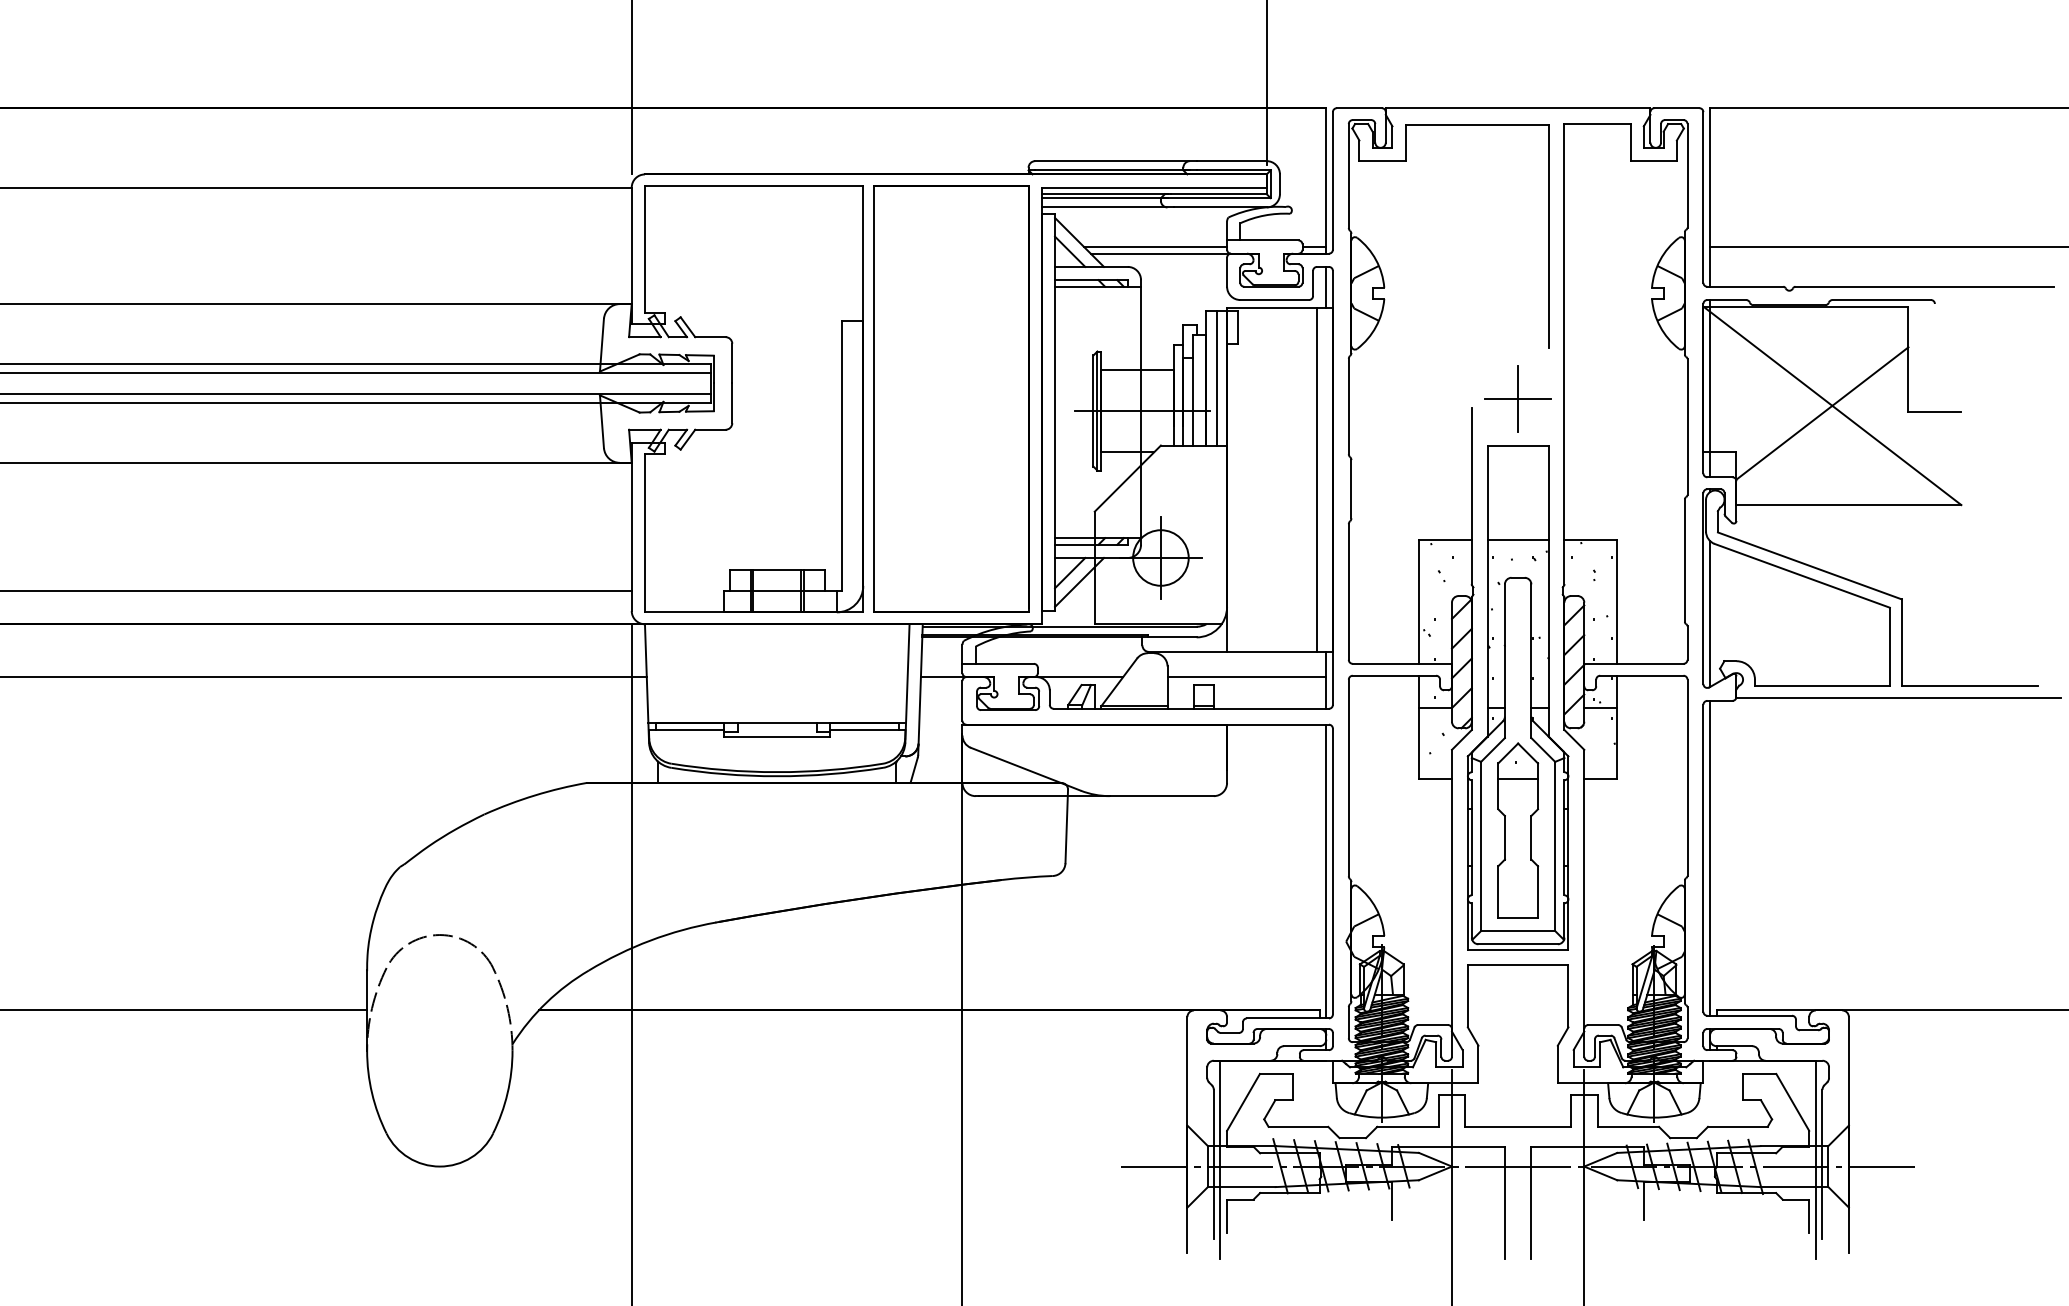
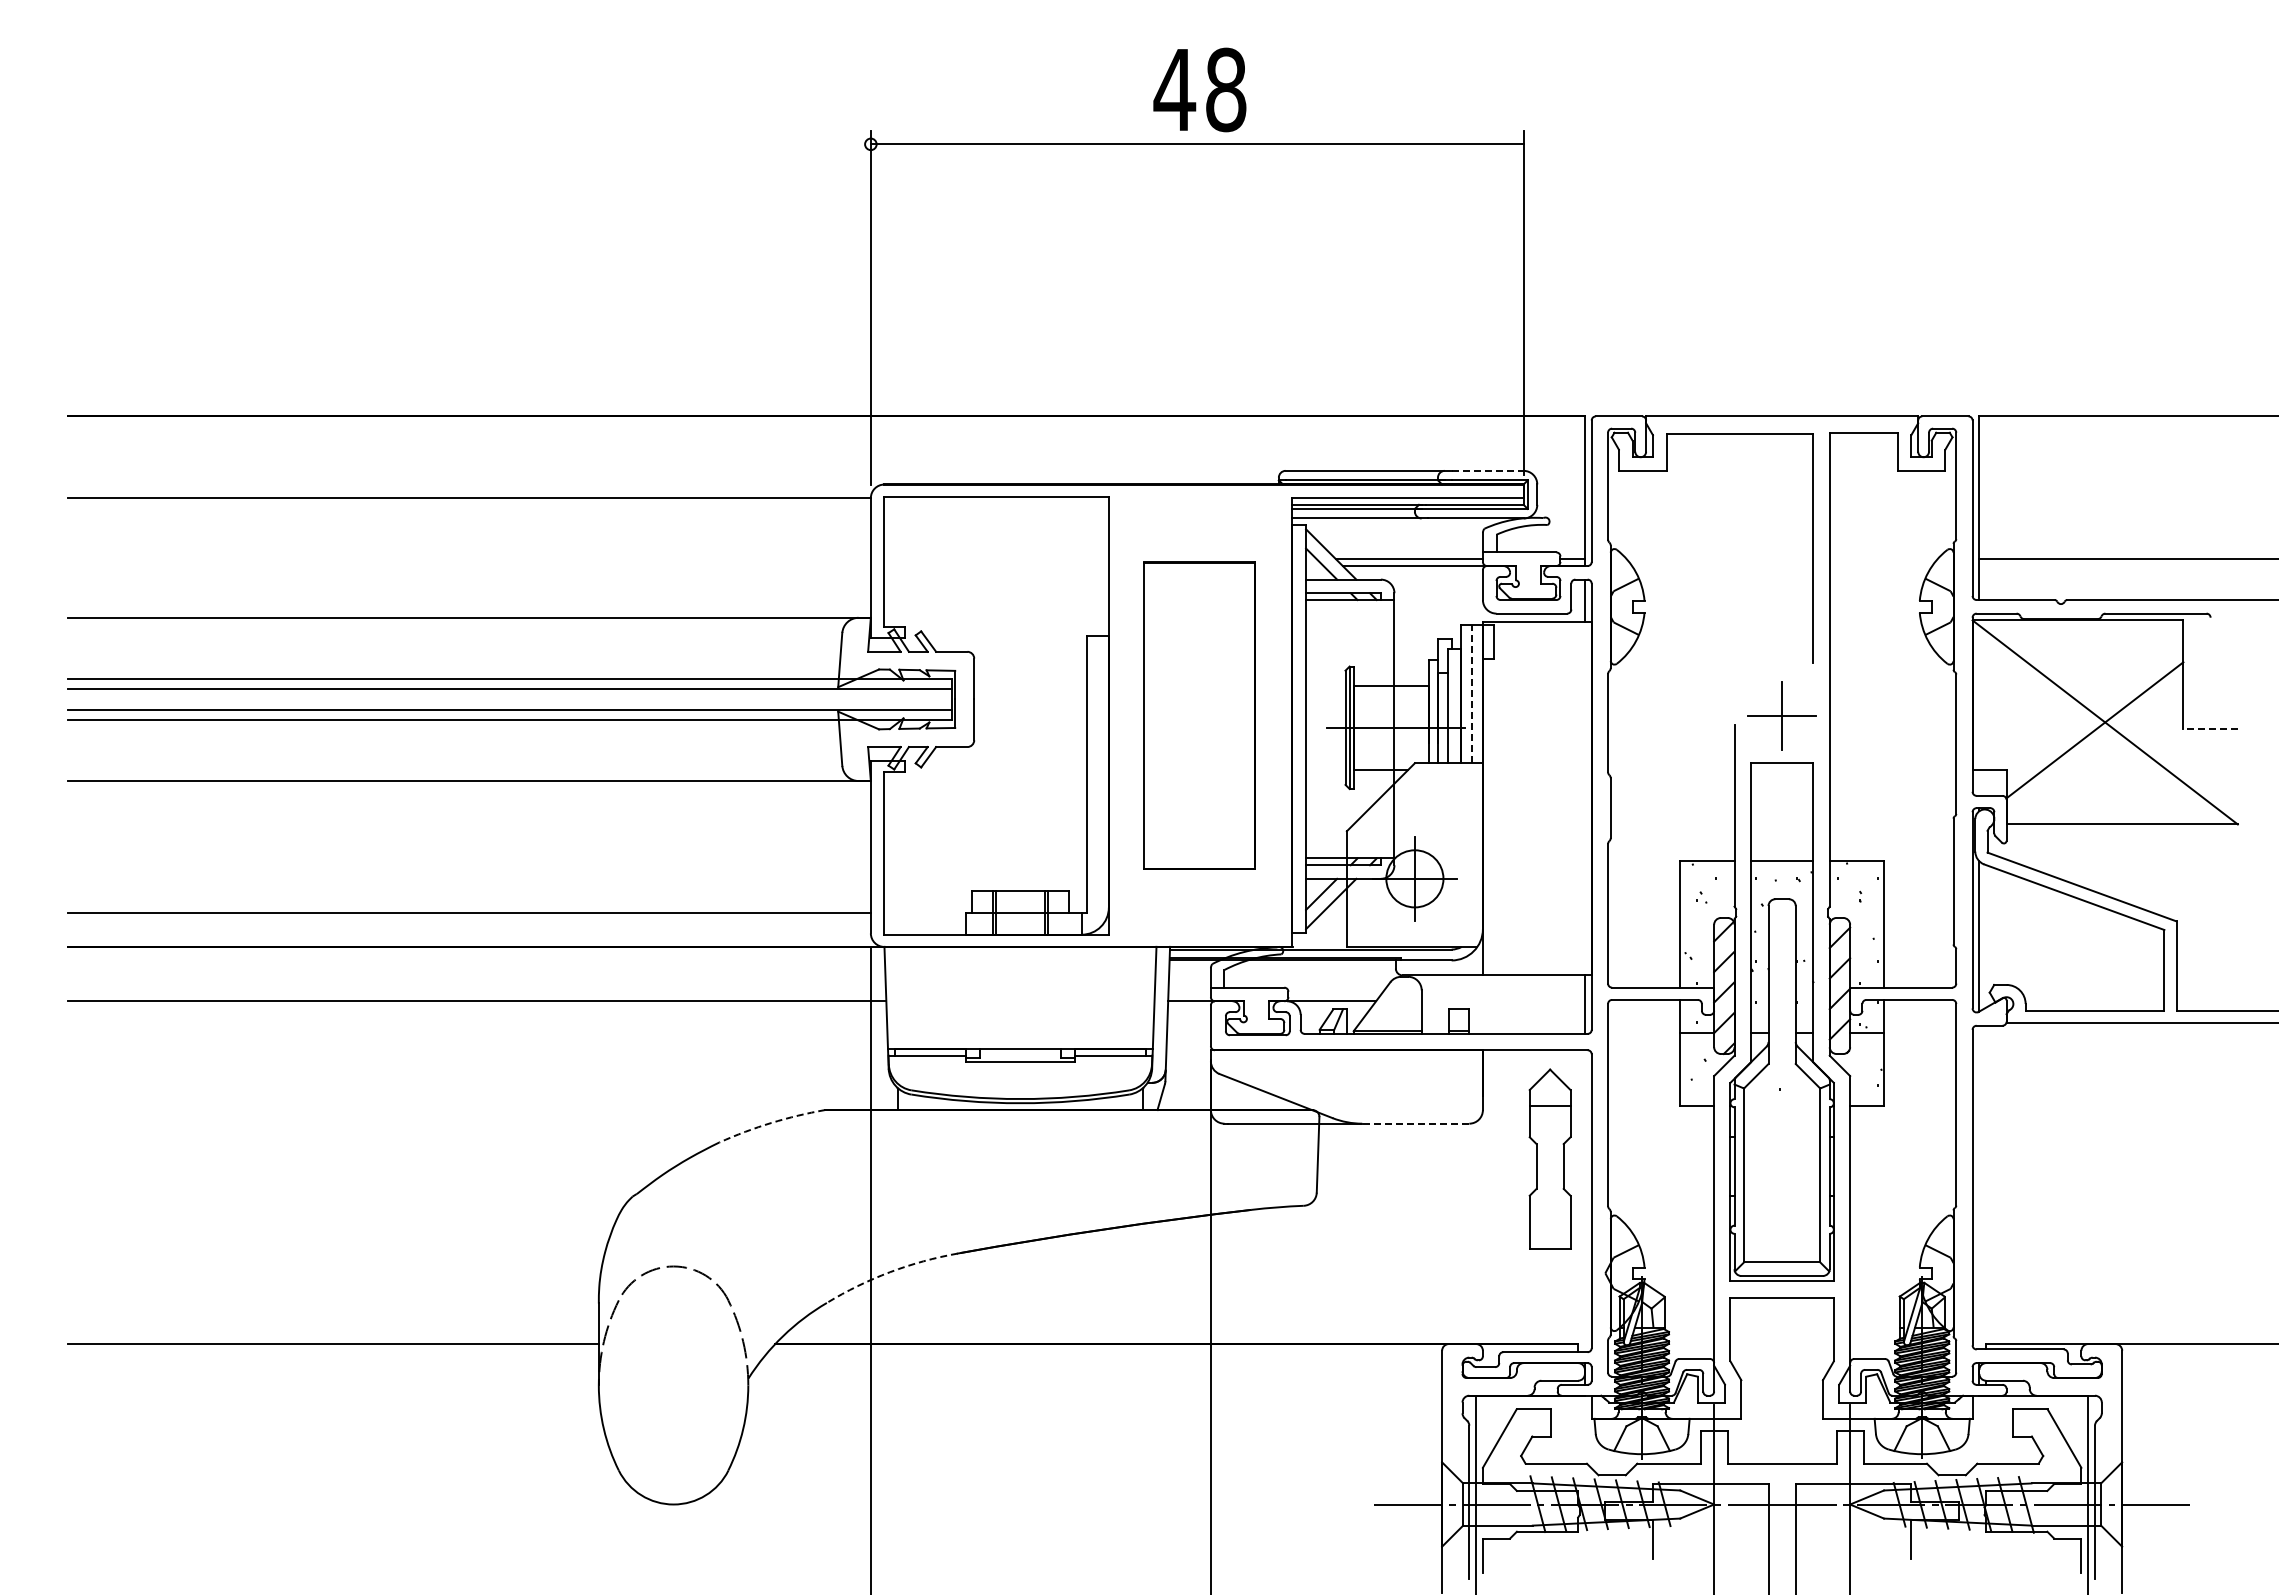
line: (1232, 160) -> (1488, 470), solid -> dashed
line: (1216, 377) -> (1472, 693), solid -> dashed
line: (1710, 388) -> (1979, 704), removed
part: (951, 399) -> (1199, 715), size x0.7
line: (1934, 412) -> (2210, 729), solid -> dashed
line: (1317, 479) -> (1575, 798), removed
line: (1246, 677) -> (1502, 1001), removed
arc: (535, 794) -> (771, 1122), solid -> dashed
line: (1161, 795) -> (1415, 1123), solid -> dashed
part: (1517, 830) -> (1549, 1158), moved
line: (1710, 858) -> (1979, 1187), removed
line: (1325, 871) -> (1584, 1201), removed
arc: (650, 940) -> (890, 1272), solid -> dashed

